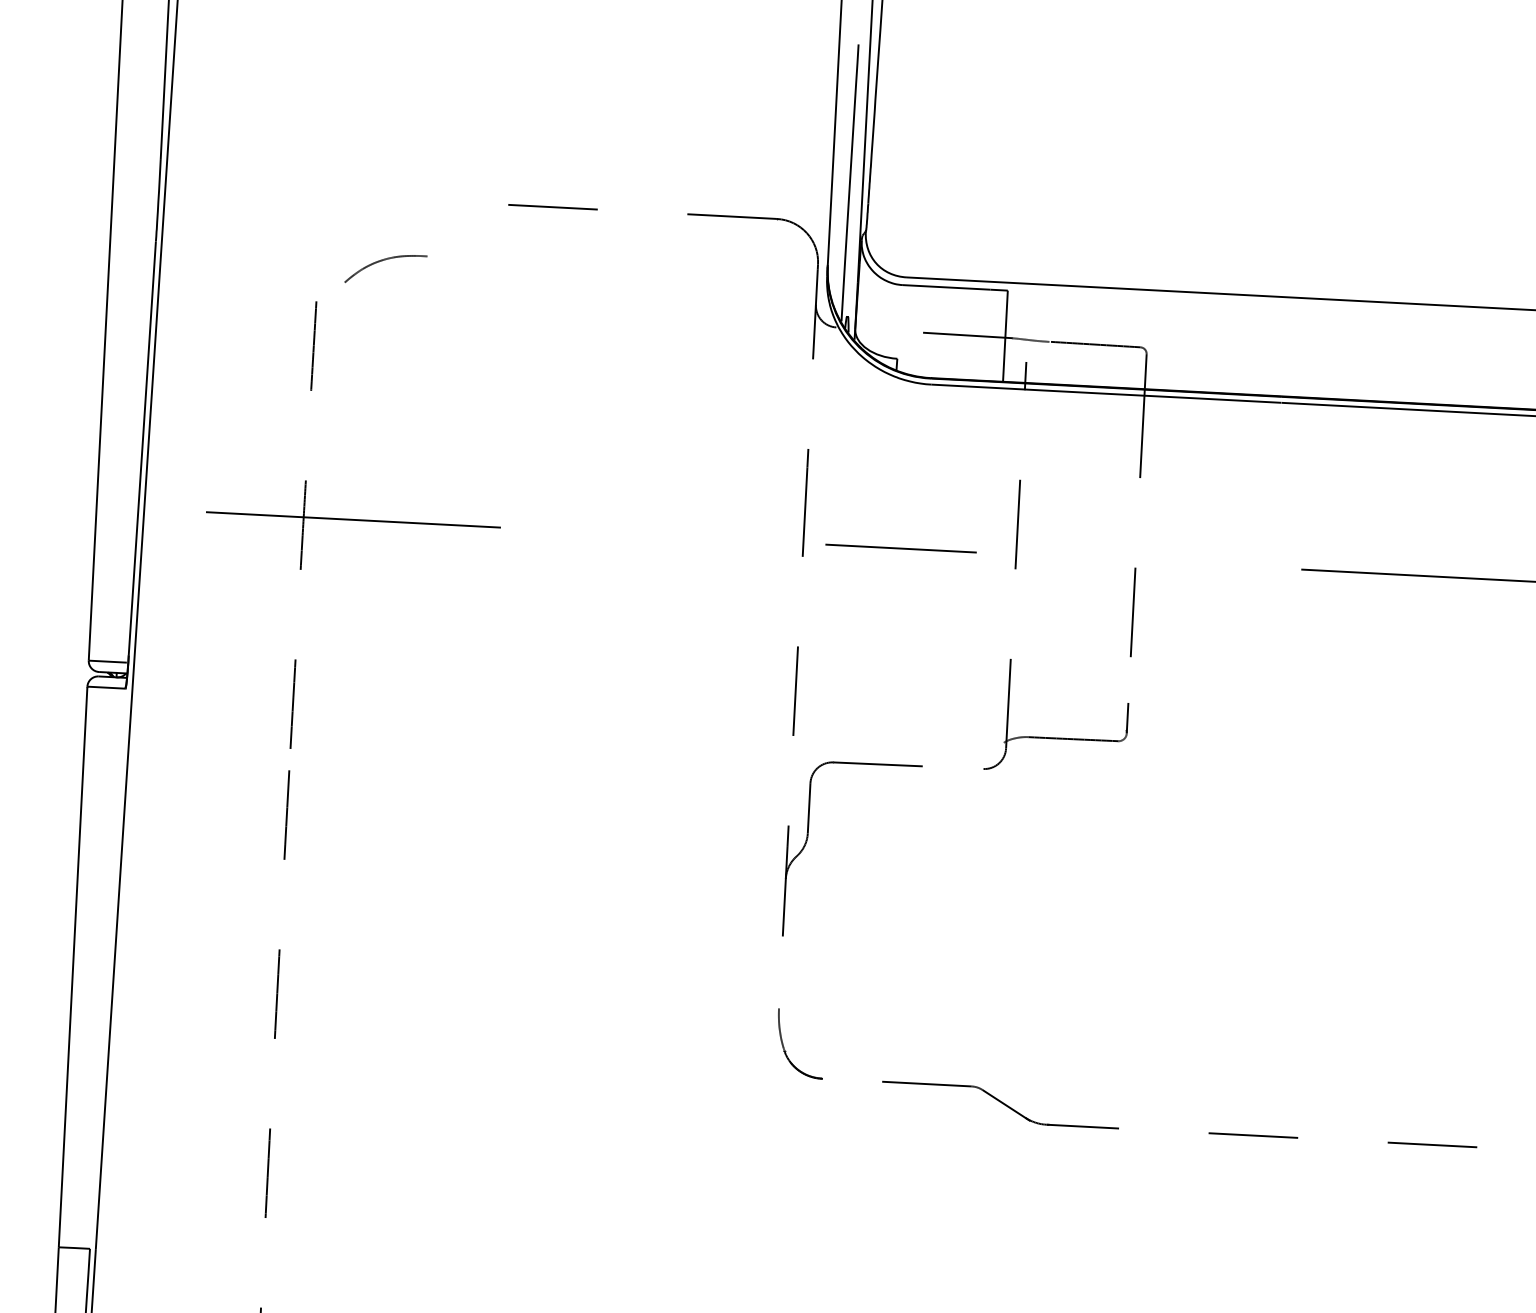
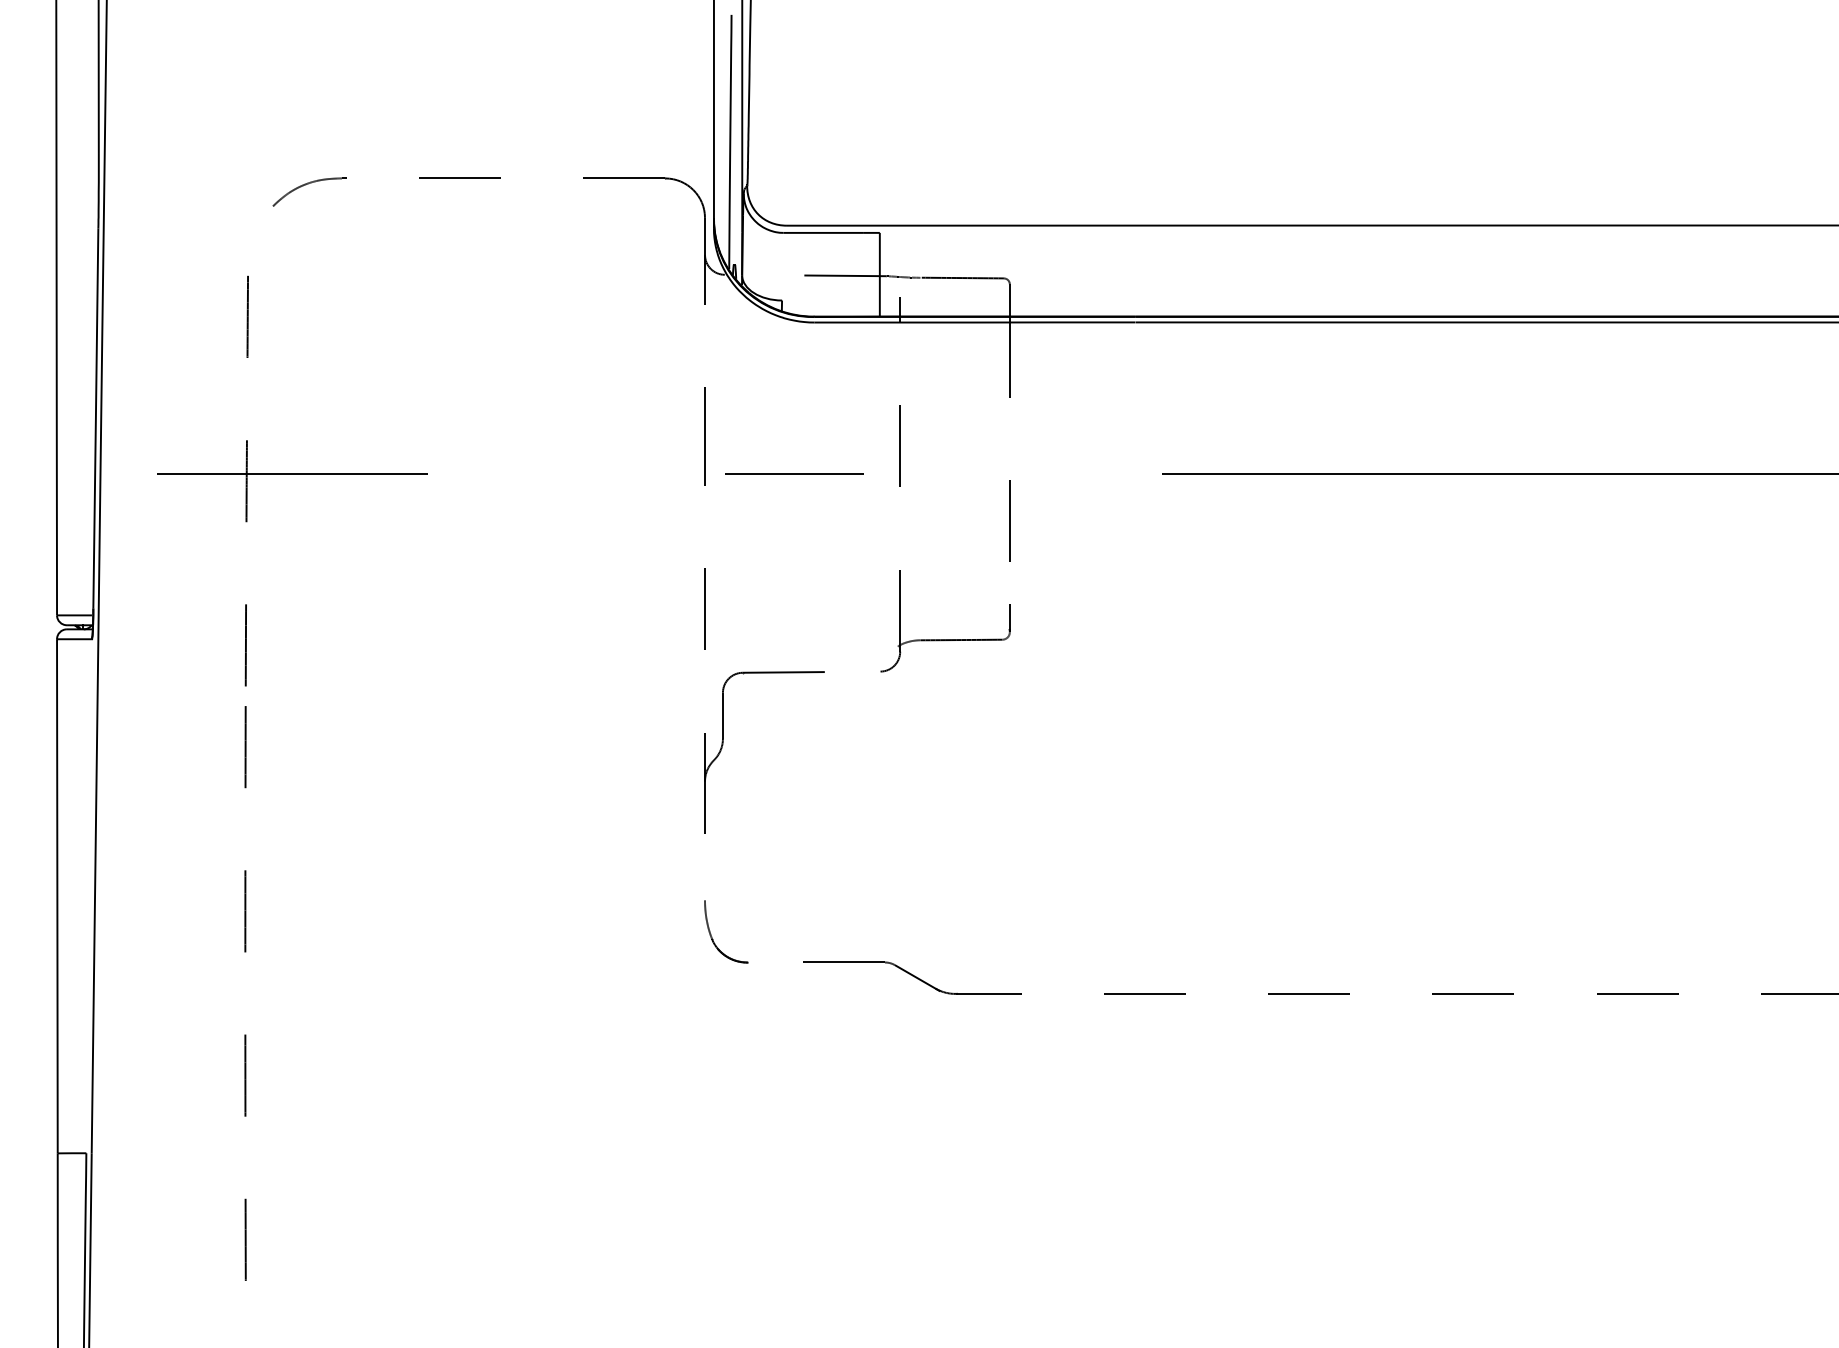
curve: (384, 260) -> (308, 184), moved

